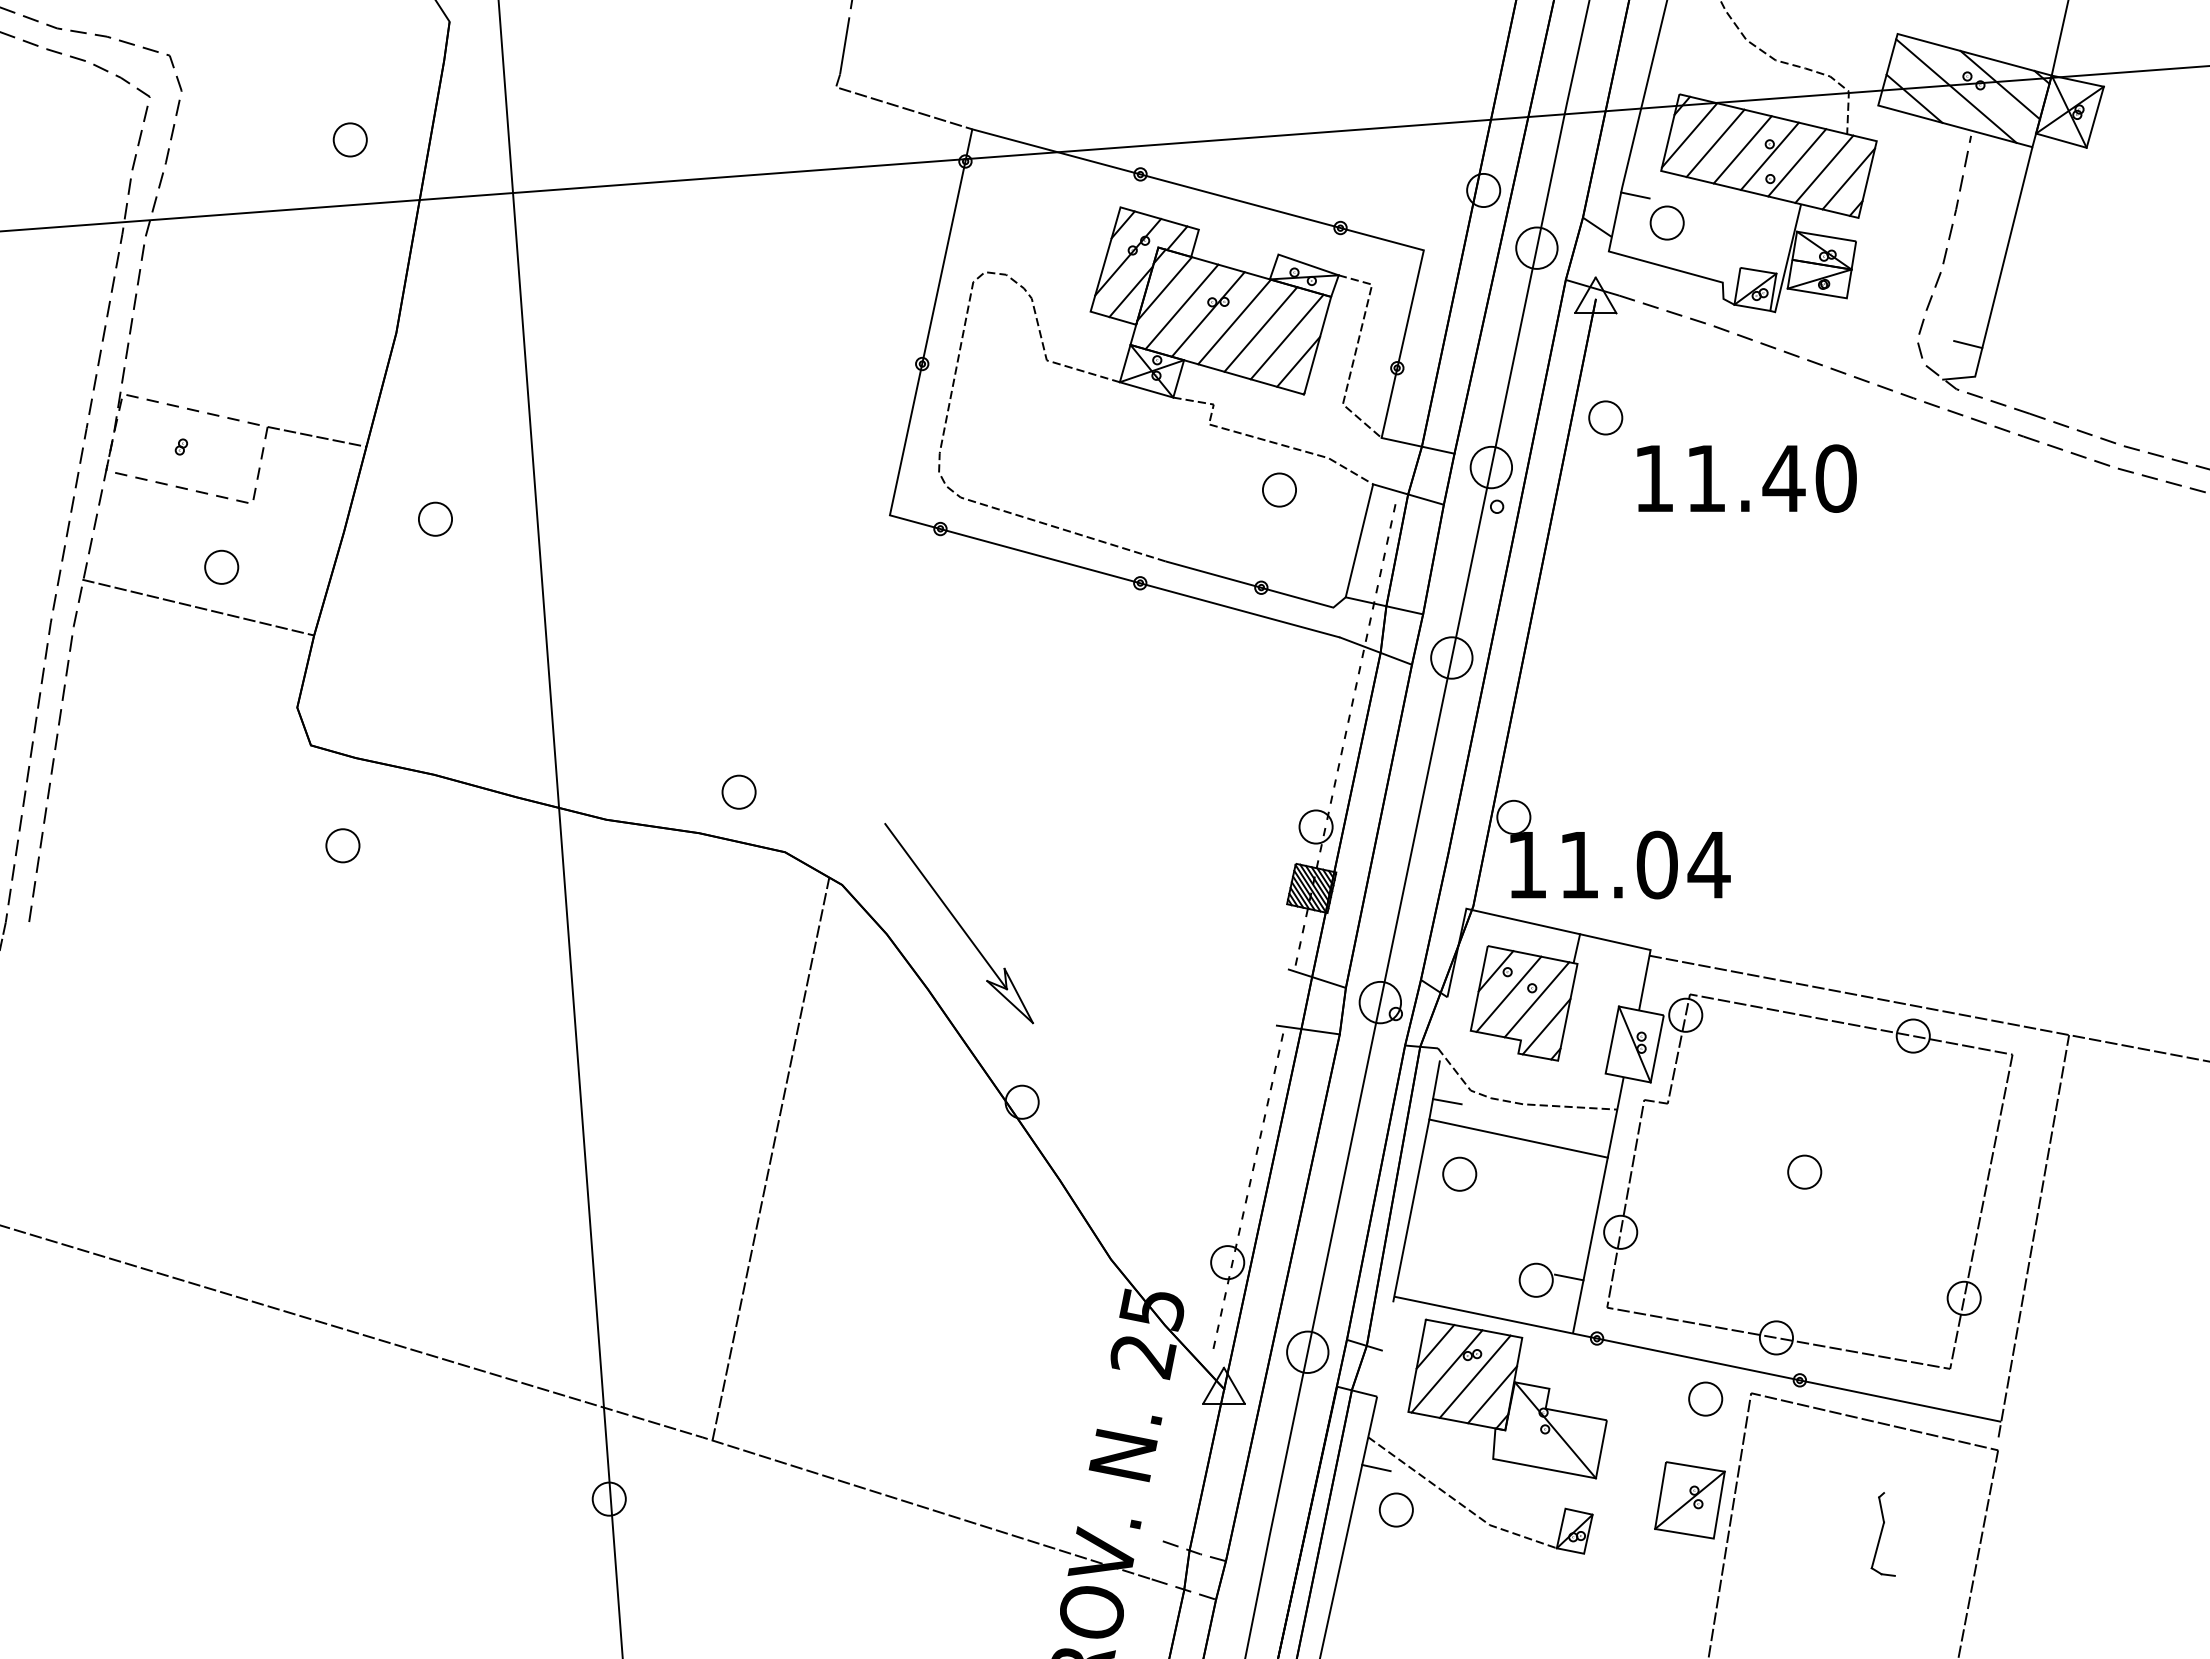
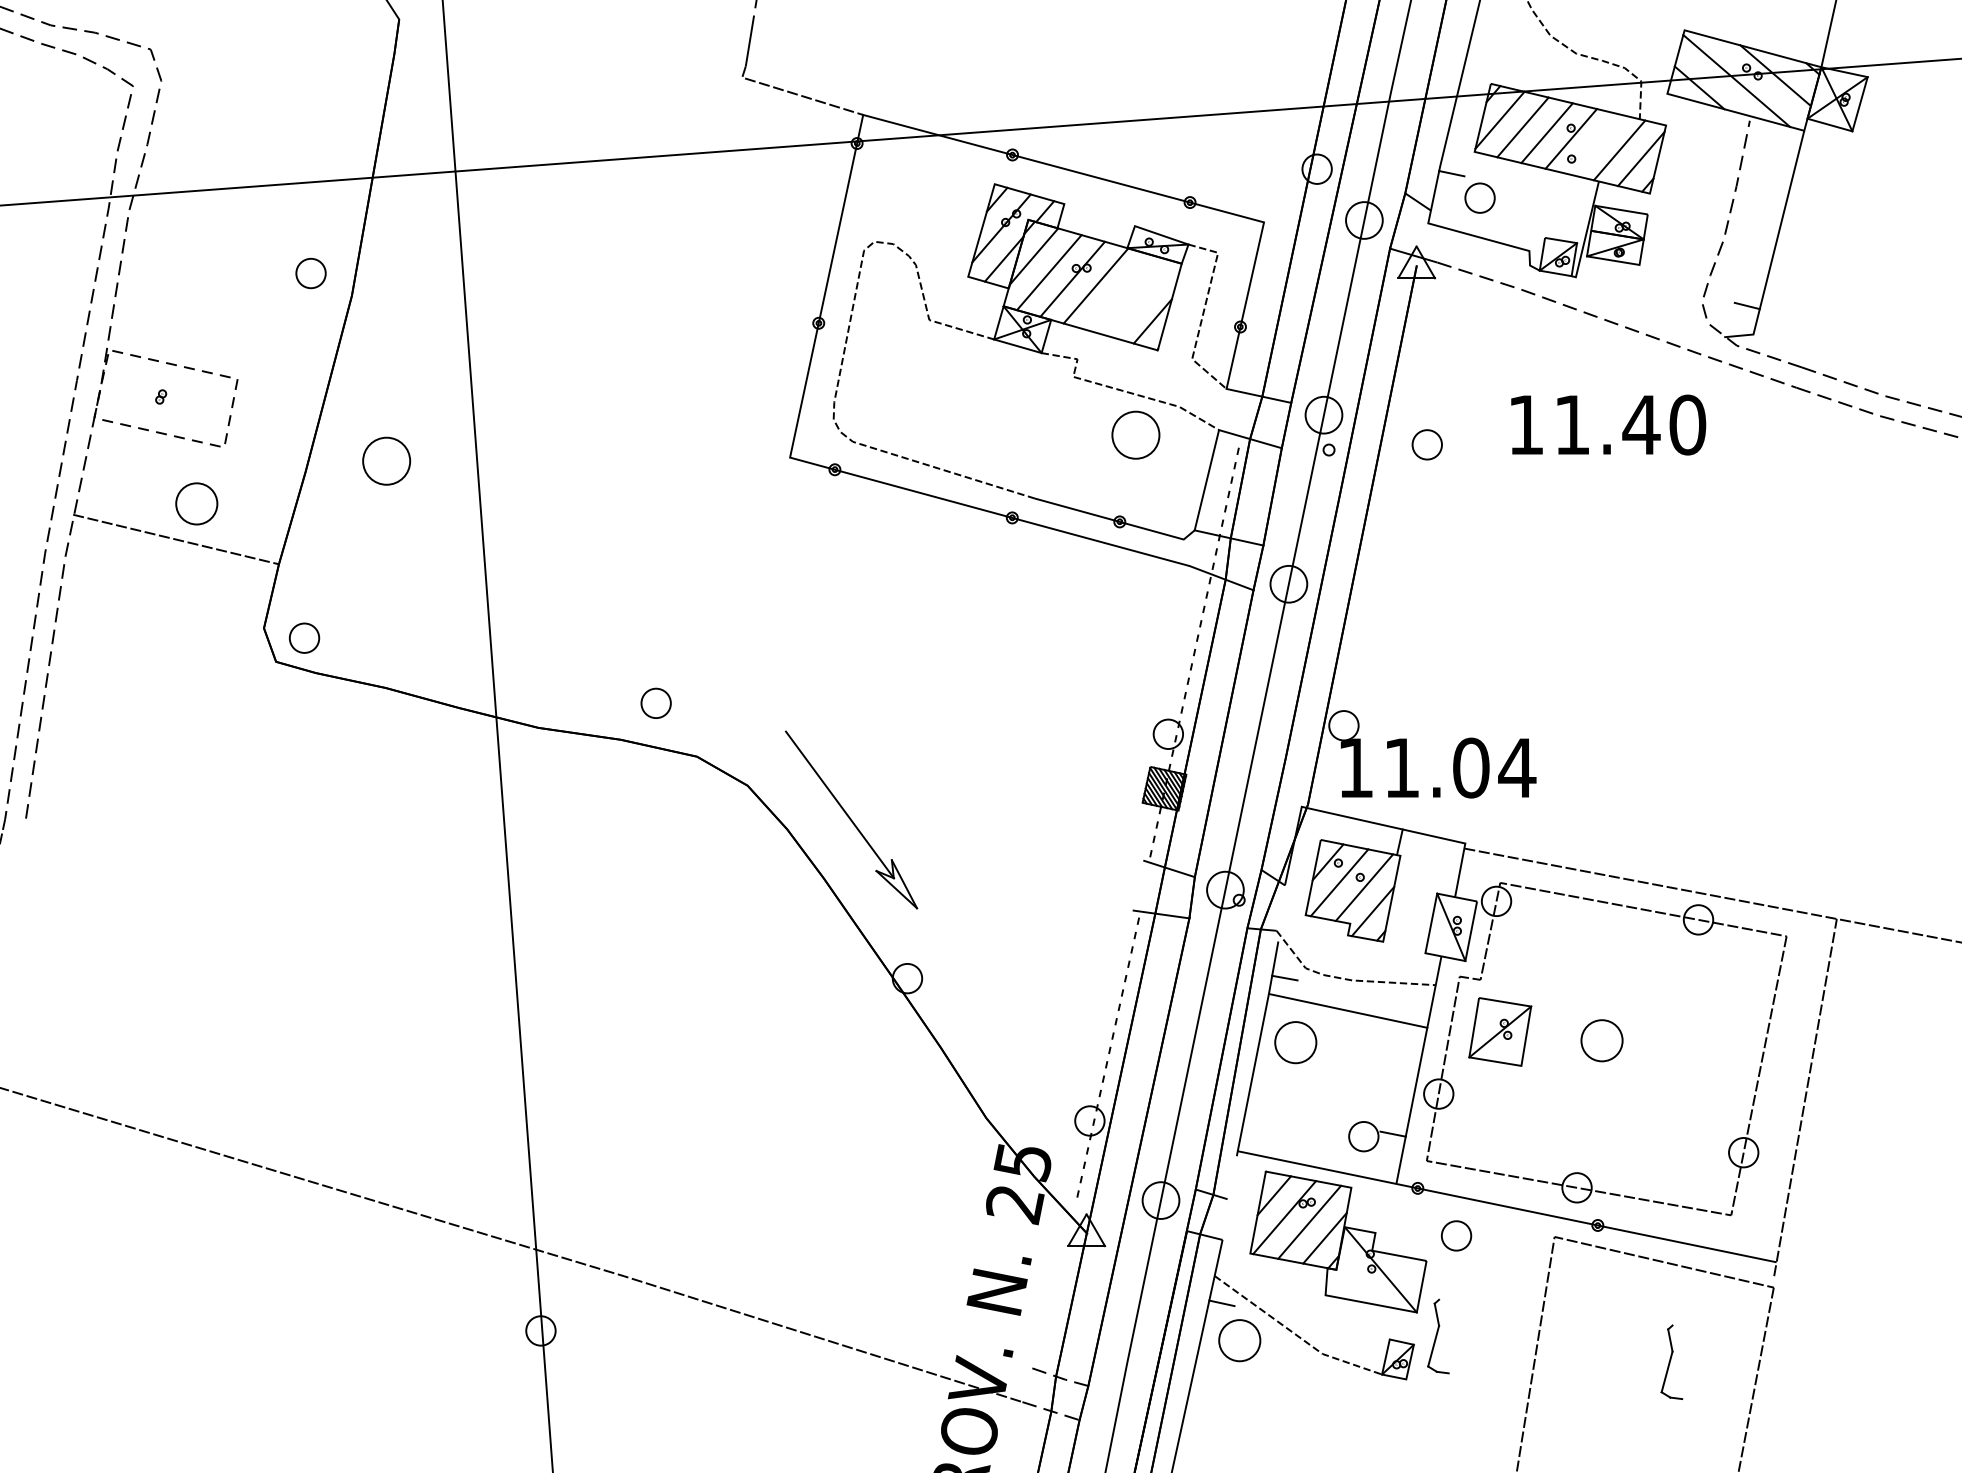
part: (349, 139) -> (310, 273), moved
line: (1797, 162) -> (1595, 144), removed
line: (1260, 329) -> (1119, 292), removed
line: (1286, 336) -> (1142, 298), removed
part: (1605, 417) -> (1427, 444), moved
line: (316, 436) -> (281, 387), removed
text: (1746, 478) -> (1608, 424), moved
part: (1279, 489) -> (1135, 434), size x1.6
part: (435, 518) -> (386, 460), size x1.6
part: (221, 566) -> (196, 503), size x1.4
part: (342, 845) -> (304, 637), moved
line: (770, 1158) -> (684, 1028), removed
part: (1804, 1171) -> (1601, 1040), size x1.4
part: (1459, 1173) -> (1295, 1041), size x1.4
part: (1705, 1398) -> (1456, 1235), moved
part: (1689, 1500) -> (1499, 1032), moved
part: (1619, 1505) -> (1437, 1336), added
part: (1395, 1509) -> (1238, 1340), size x1.4

